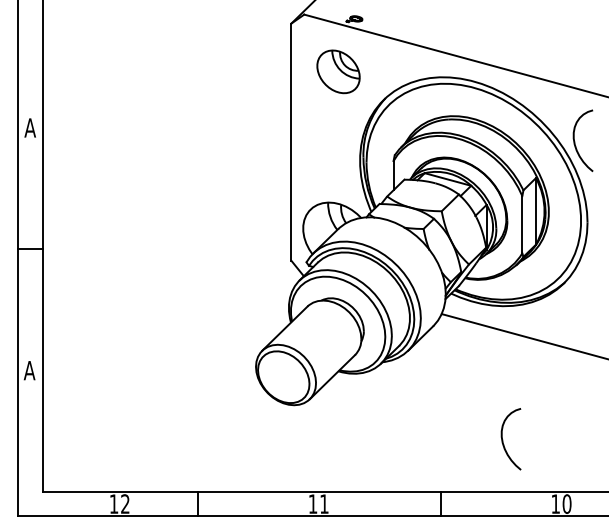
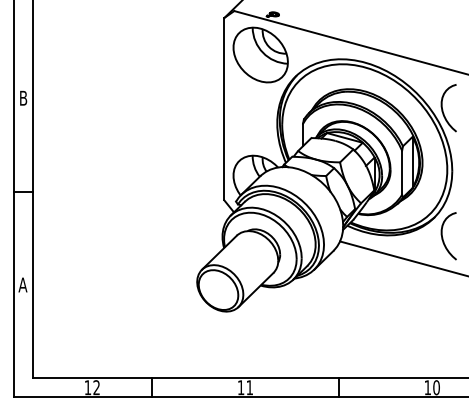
part: (338, 71) -> (260, 54), size x1.67
text: (29, 127) -> (22, 97), A -> B
curve: (503, 439) -> (443, 236), moved

